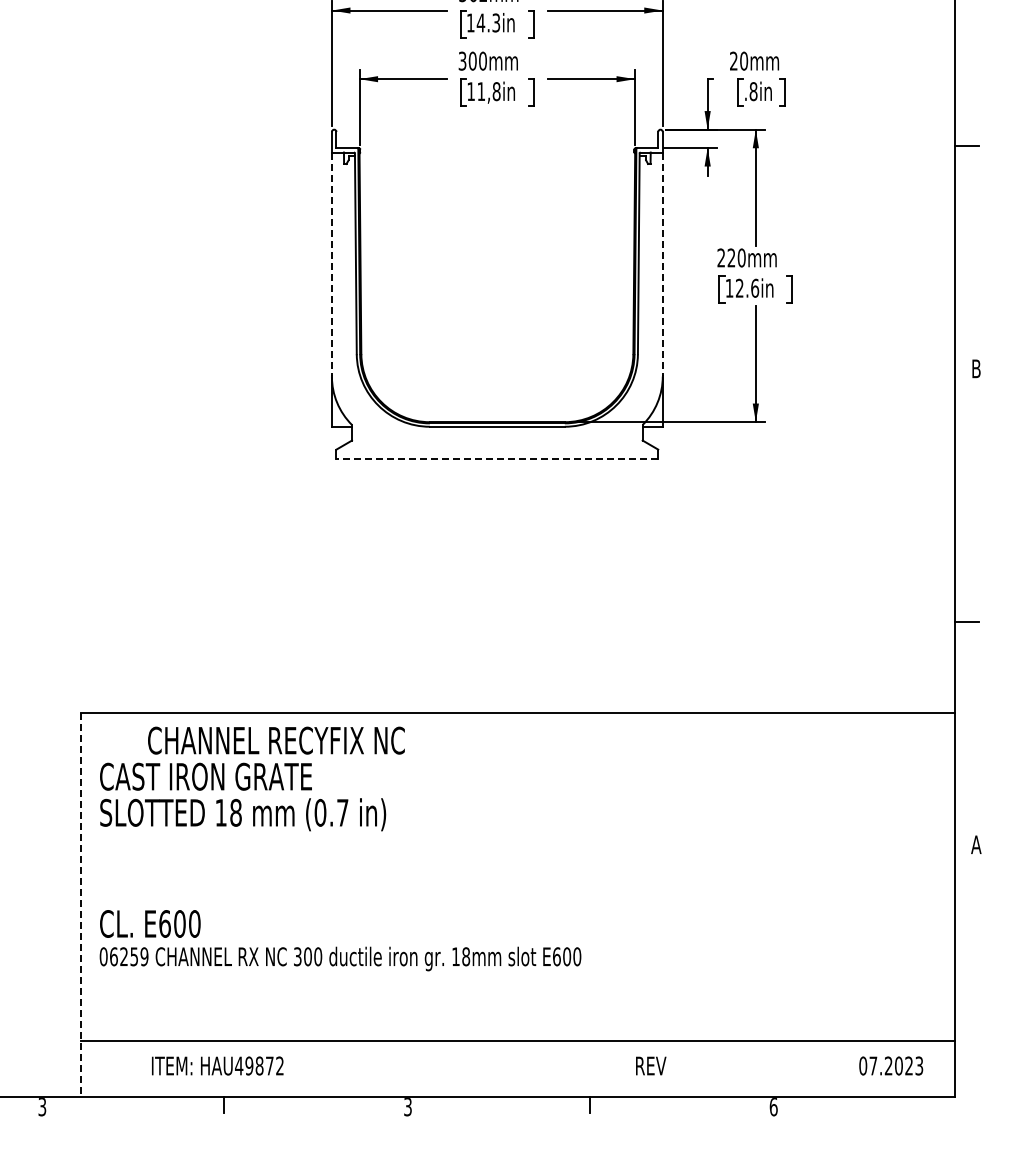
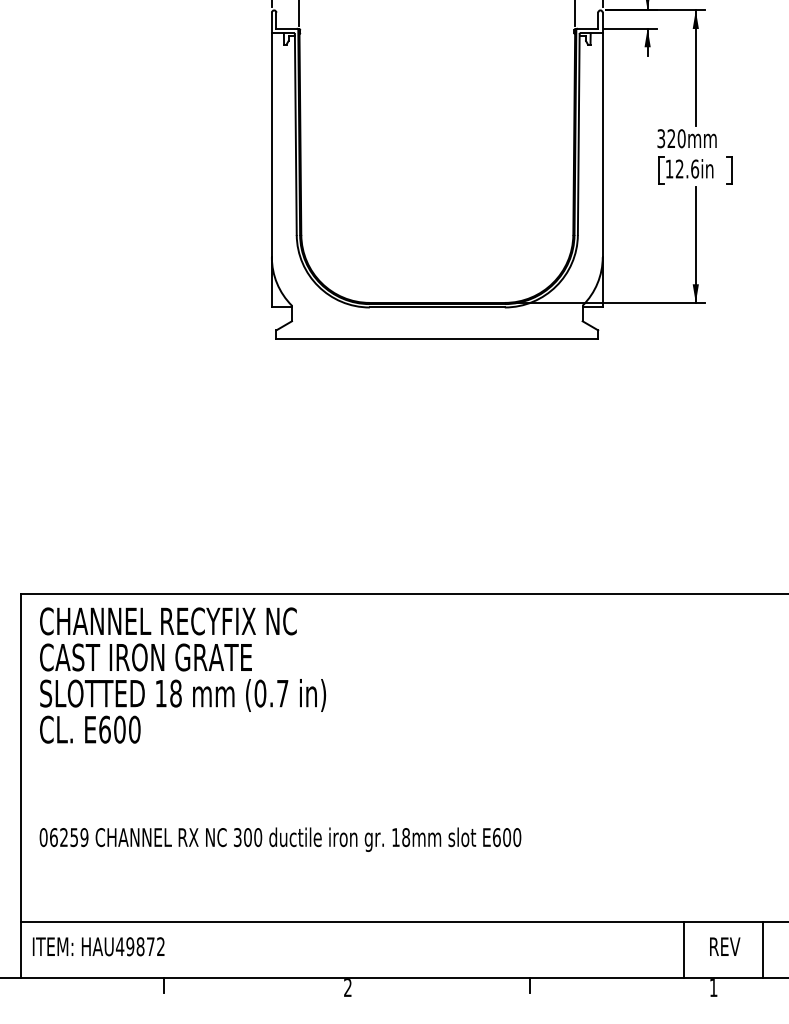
text: (721, 257) -> (661, 138), 220mm -> 320mm
line: (331, 264) -> (271, 145), dashed -> solid
line: (662, 264) -> (602, 145), dashed -> solid
line: (497, 458) -> (437, 339), dashed -> solid
text: (276, 740) -> (168, 621), moved
line: (81, 904) -> (21, 785), dashed -> solid
text: (150, 923) -> (90, 729), moved
text: (217, 1065) -> (98, 946), moved
text: (651, 1065) -> (725, 946), moved
line: (744, 1068) -> (684, 949), added
line: (823, 1068) -> (763, 949), added
text: (407, 1107) -> (347, 988), 3 -> 2
text: (773, 1107) -> (713, 988), 6 -> 1

